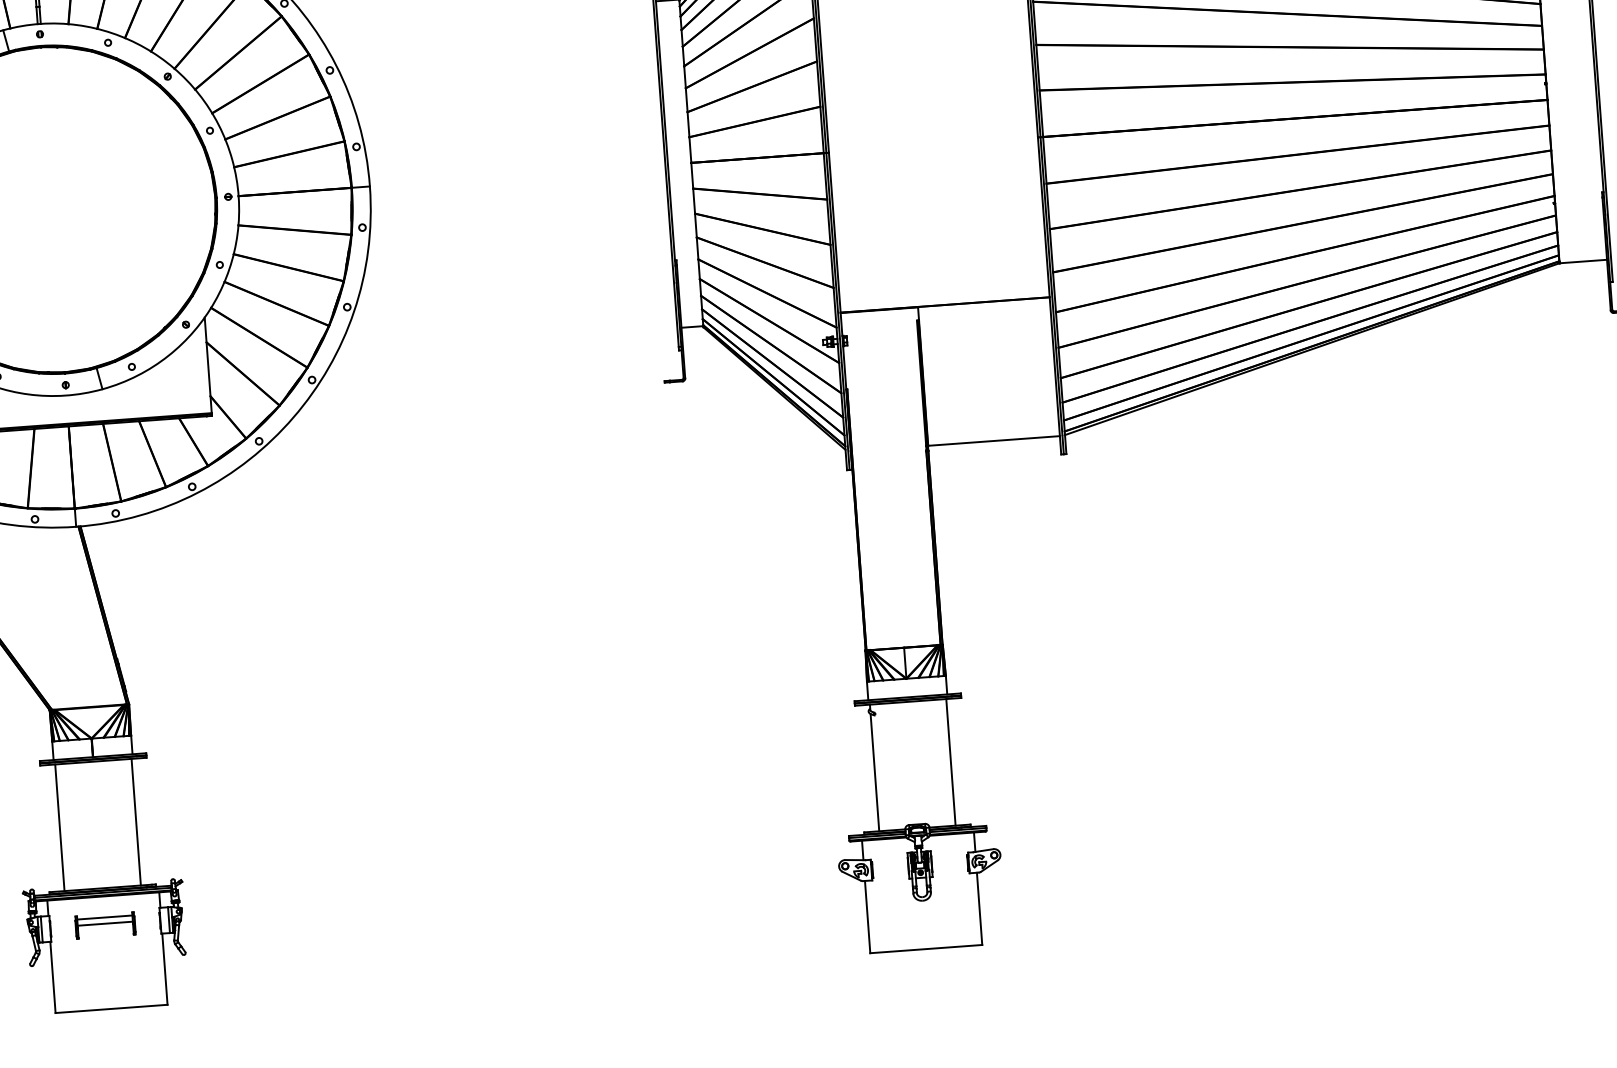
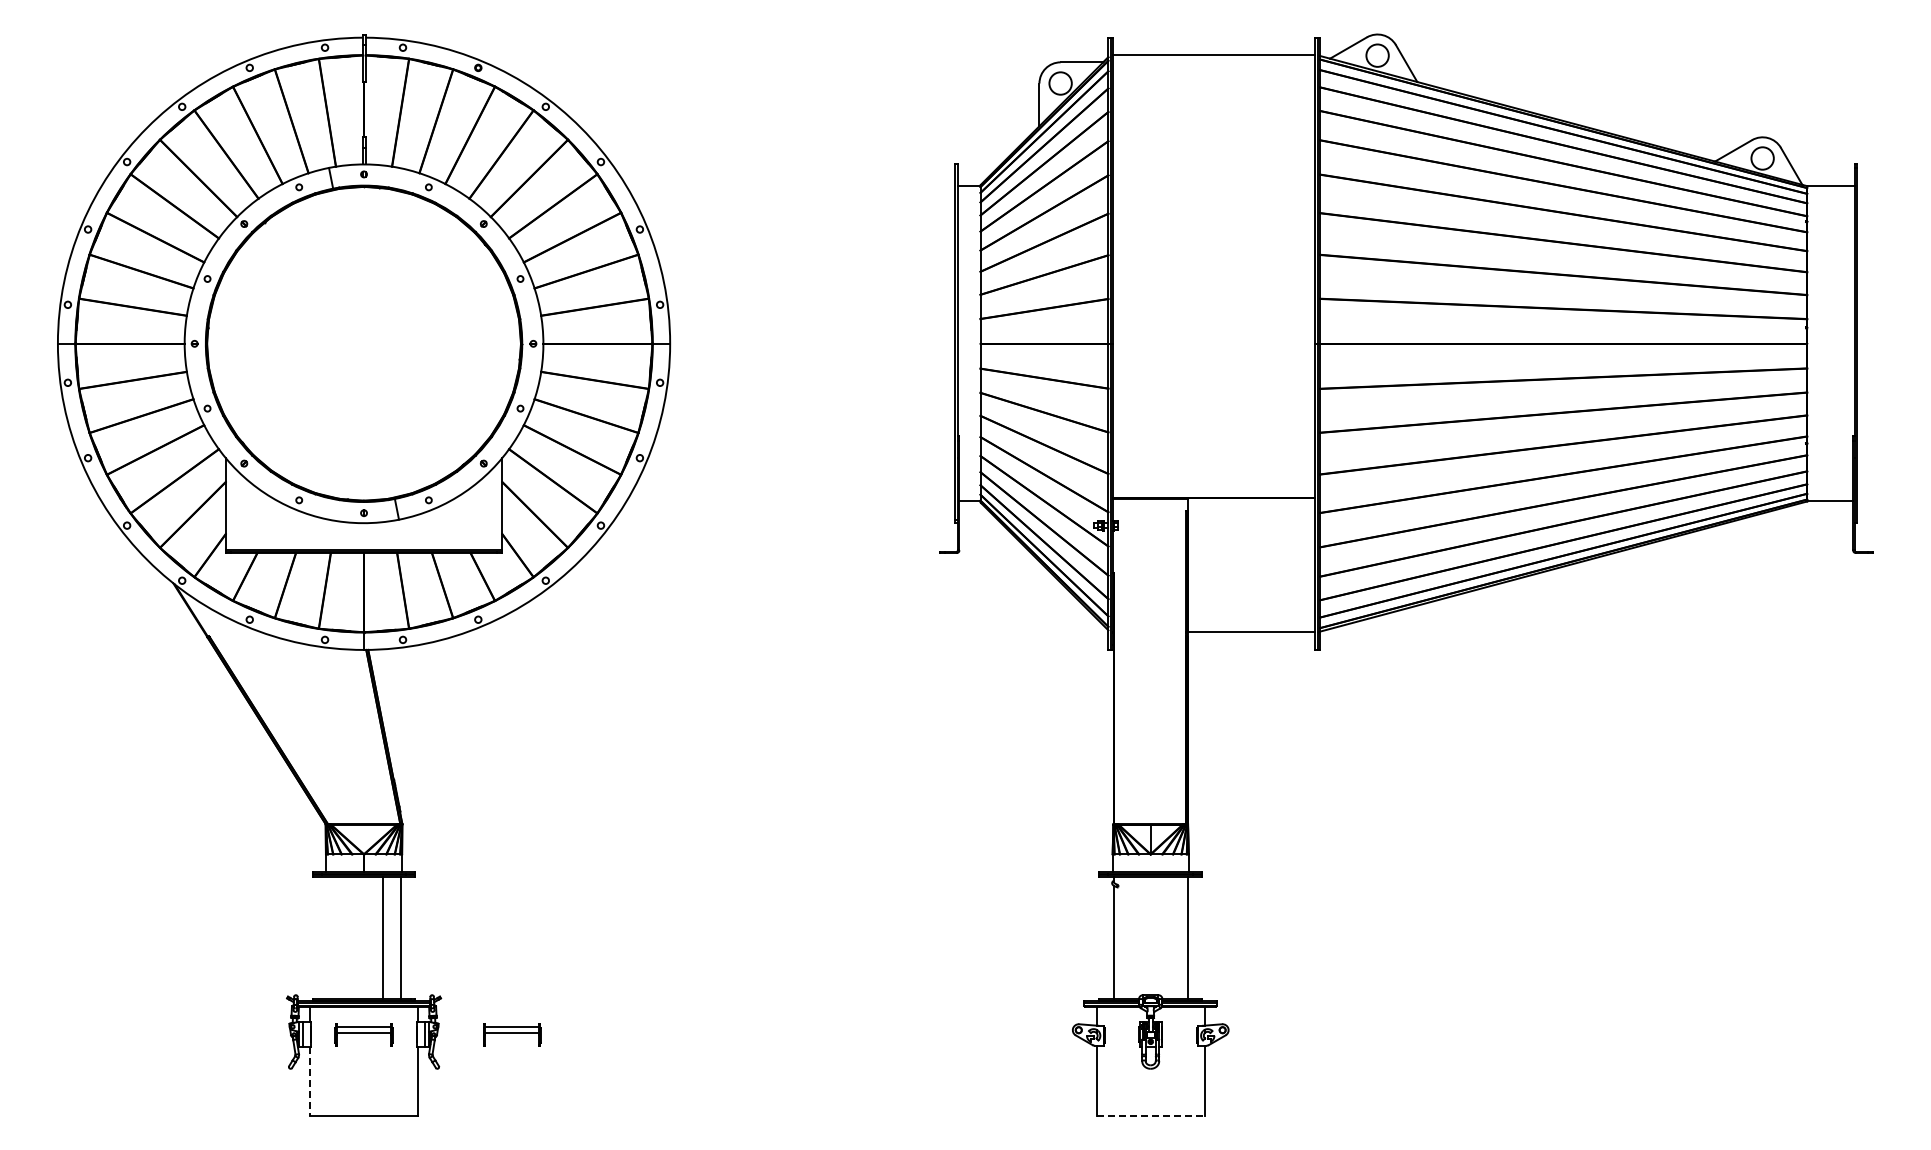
line: (60, 827) -> (383, 937), moved
part: (258, 913) -> (511, 1034), added
line: (927, 949) -> (1151, 1115), solid -> dashed
line: (52, 977) -> (309, 1081), solid -> dashed

